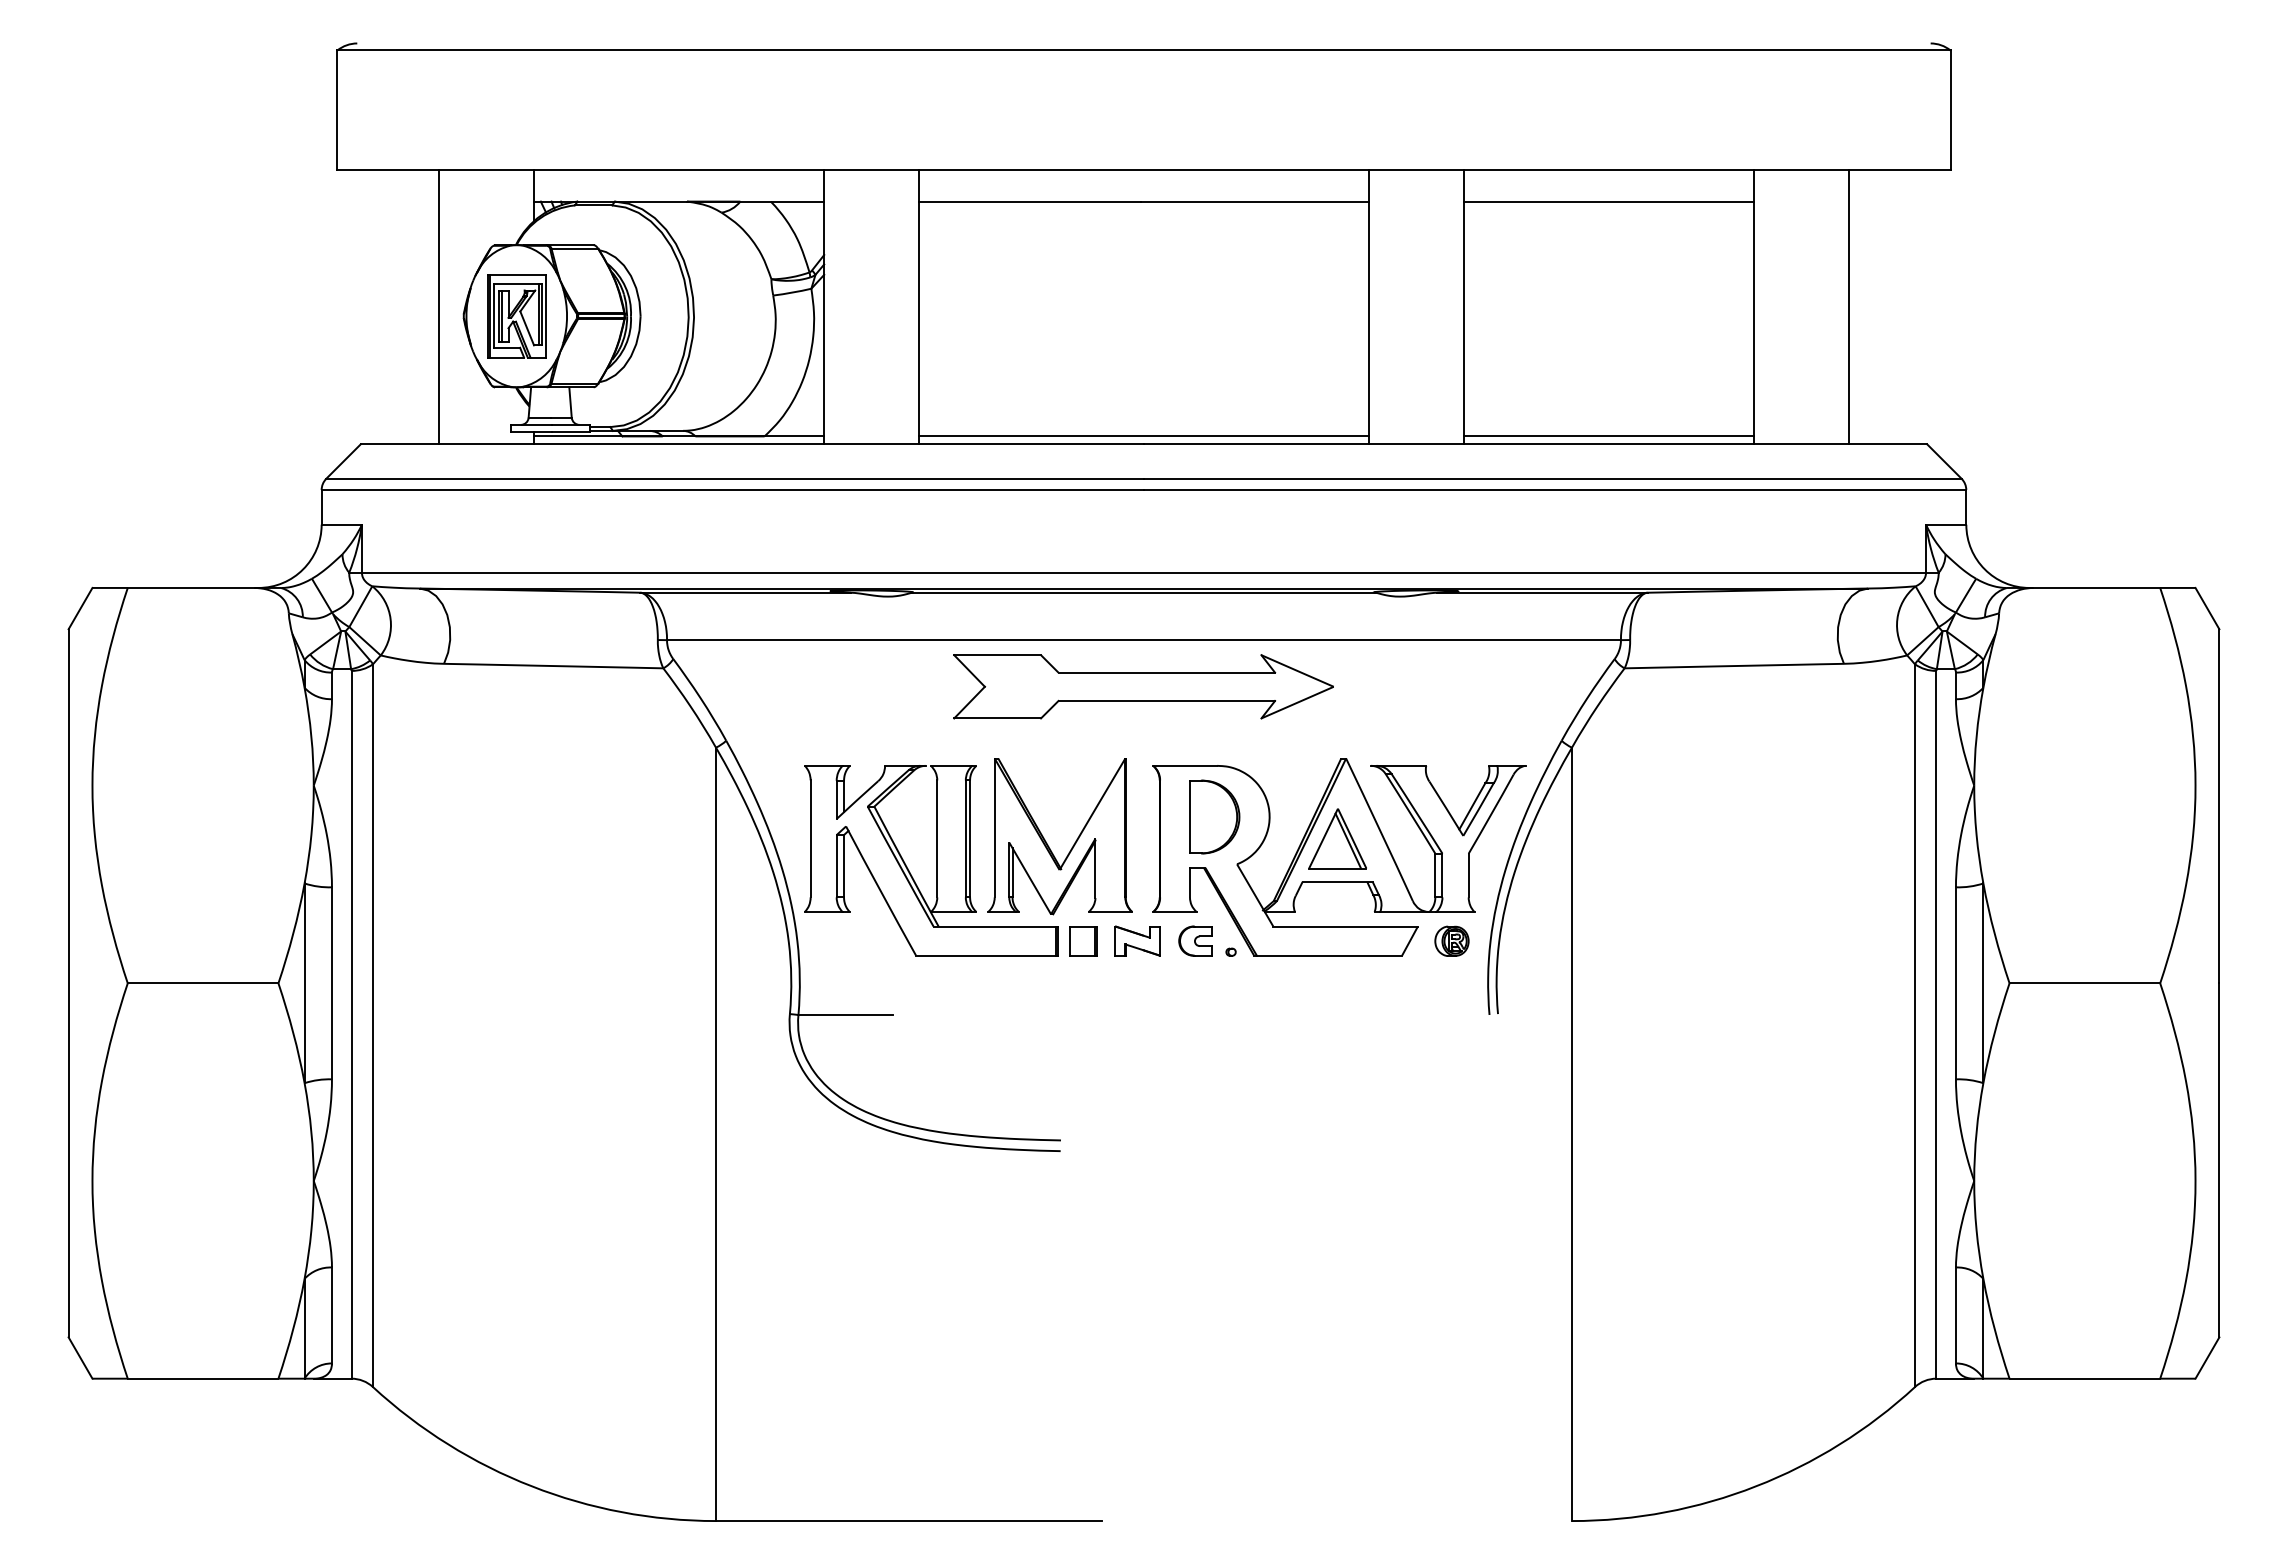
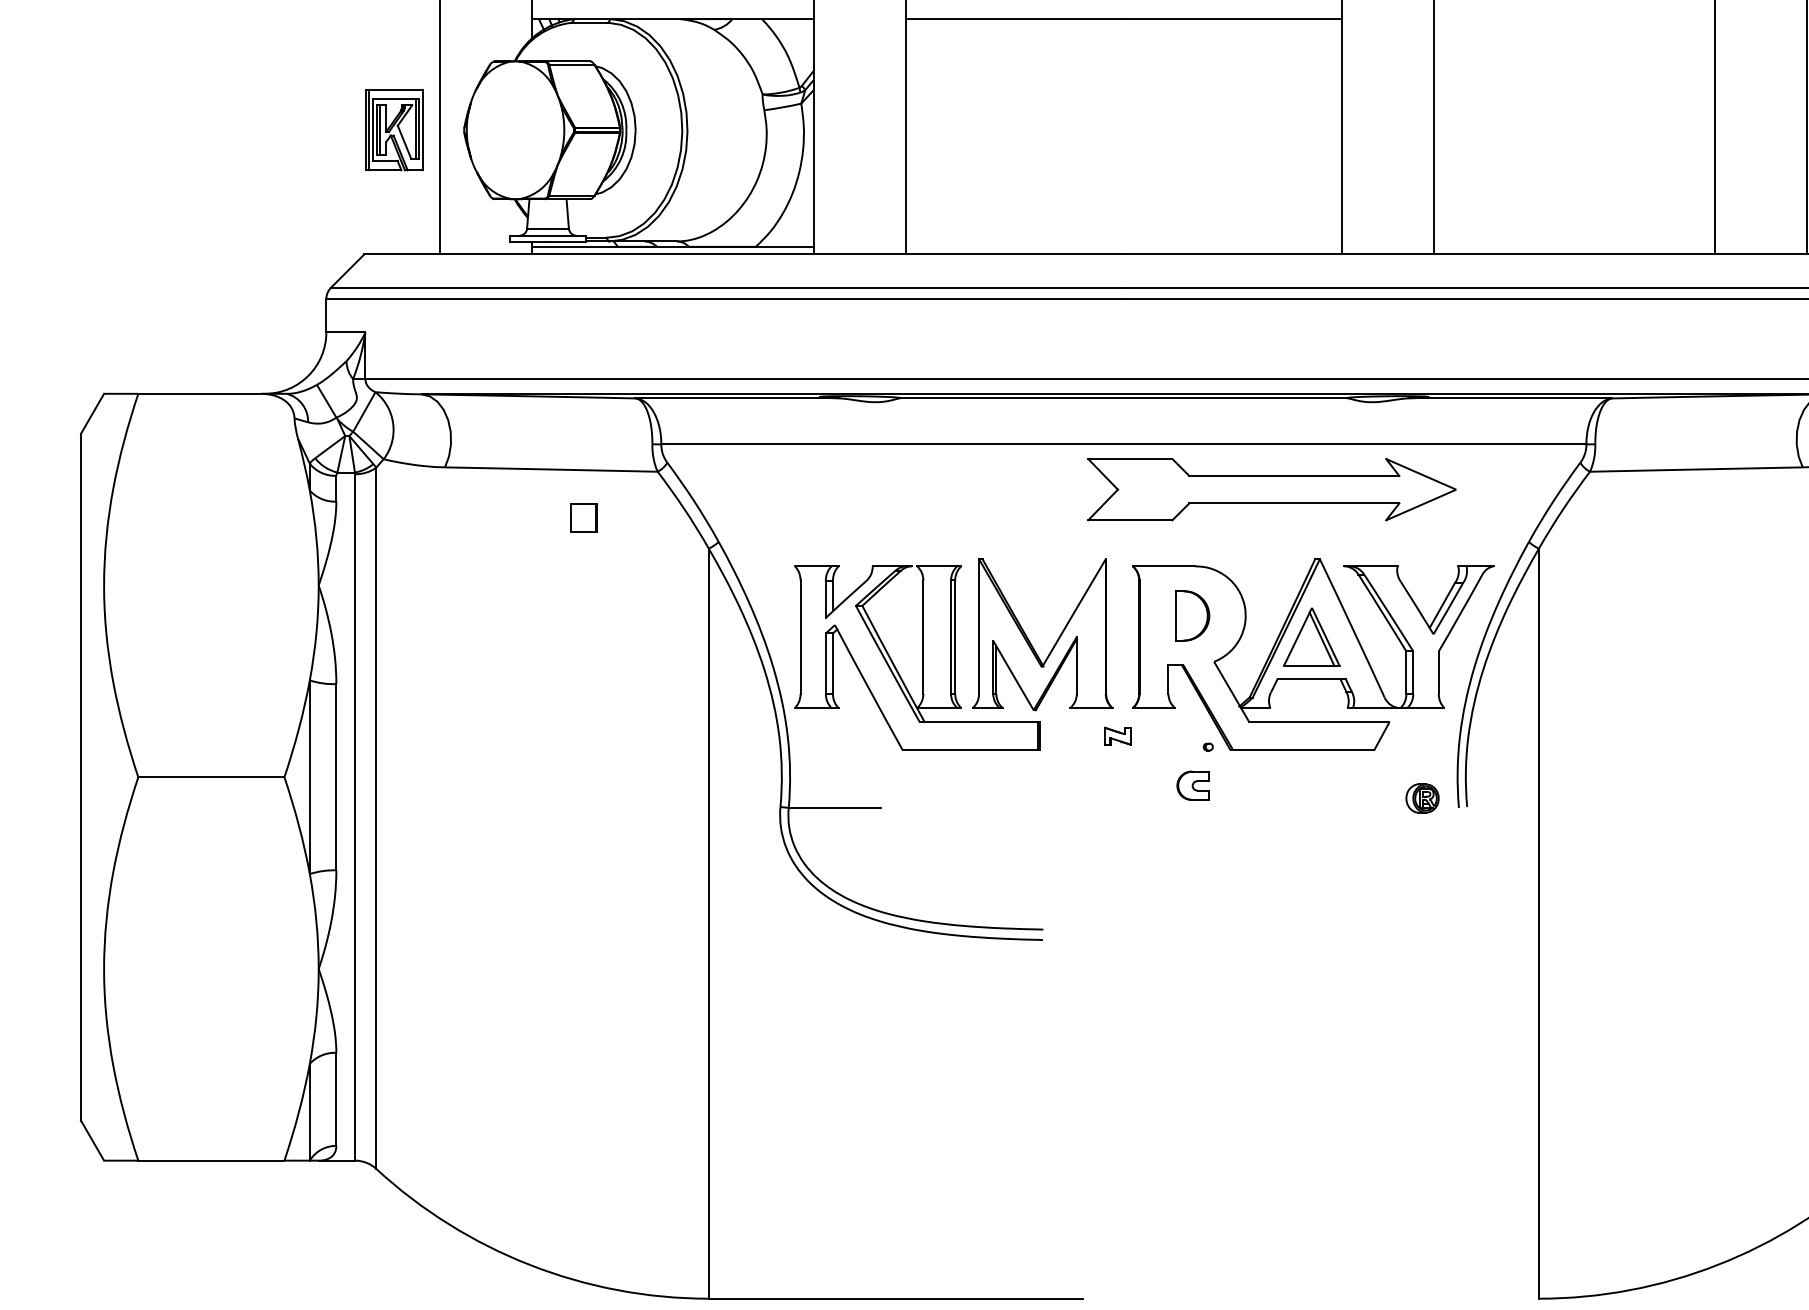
line: (1608, 201) -> (1574, 19), removed
part: (516, 316) -> (394, 130), moved
line: (1143, 436) -> (1123, 246), removed
line: (1608, 436) -> (1574, 246), removed
part: (1143, 686) -> (1271, 489), moved
part: (1214, 816) -> (1192, 615), size x0.7
part: (1137, 940) -> (1117, 735), size x0.6
part: (1195, 940) -> (1193, 785), moved
part: (1451, 940) -> (1422, 797), moved
part: (1083, 941) -> (584, 518), moved

